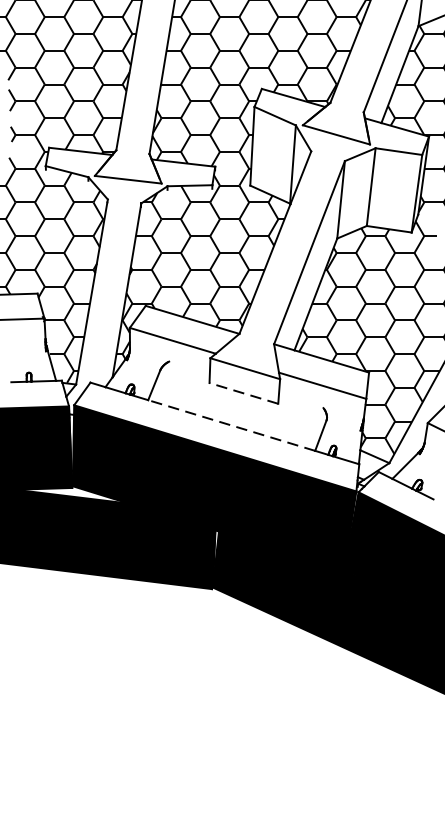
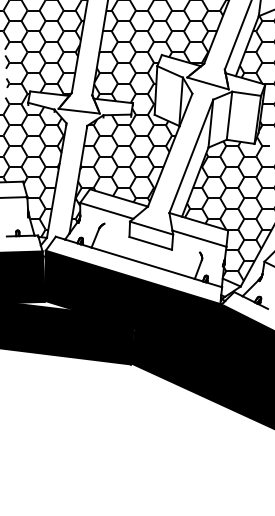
line: (243, 393) -> (150, 243), dashed -> solid
line: (232, 425) -> (143, 263), dashed -> solid

